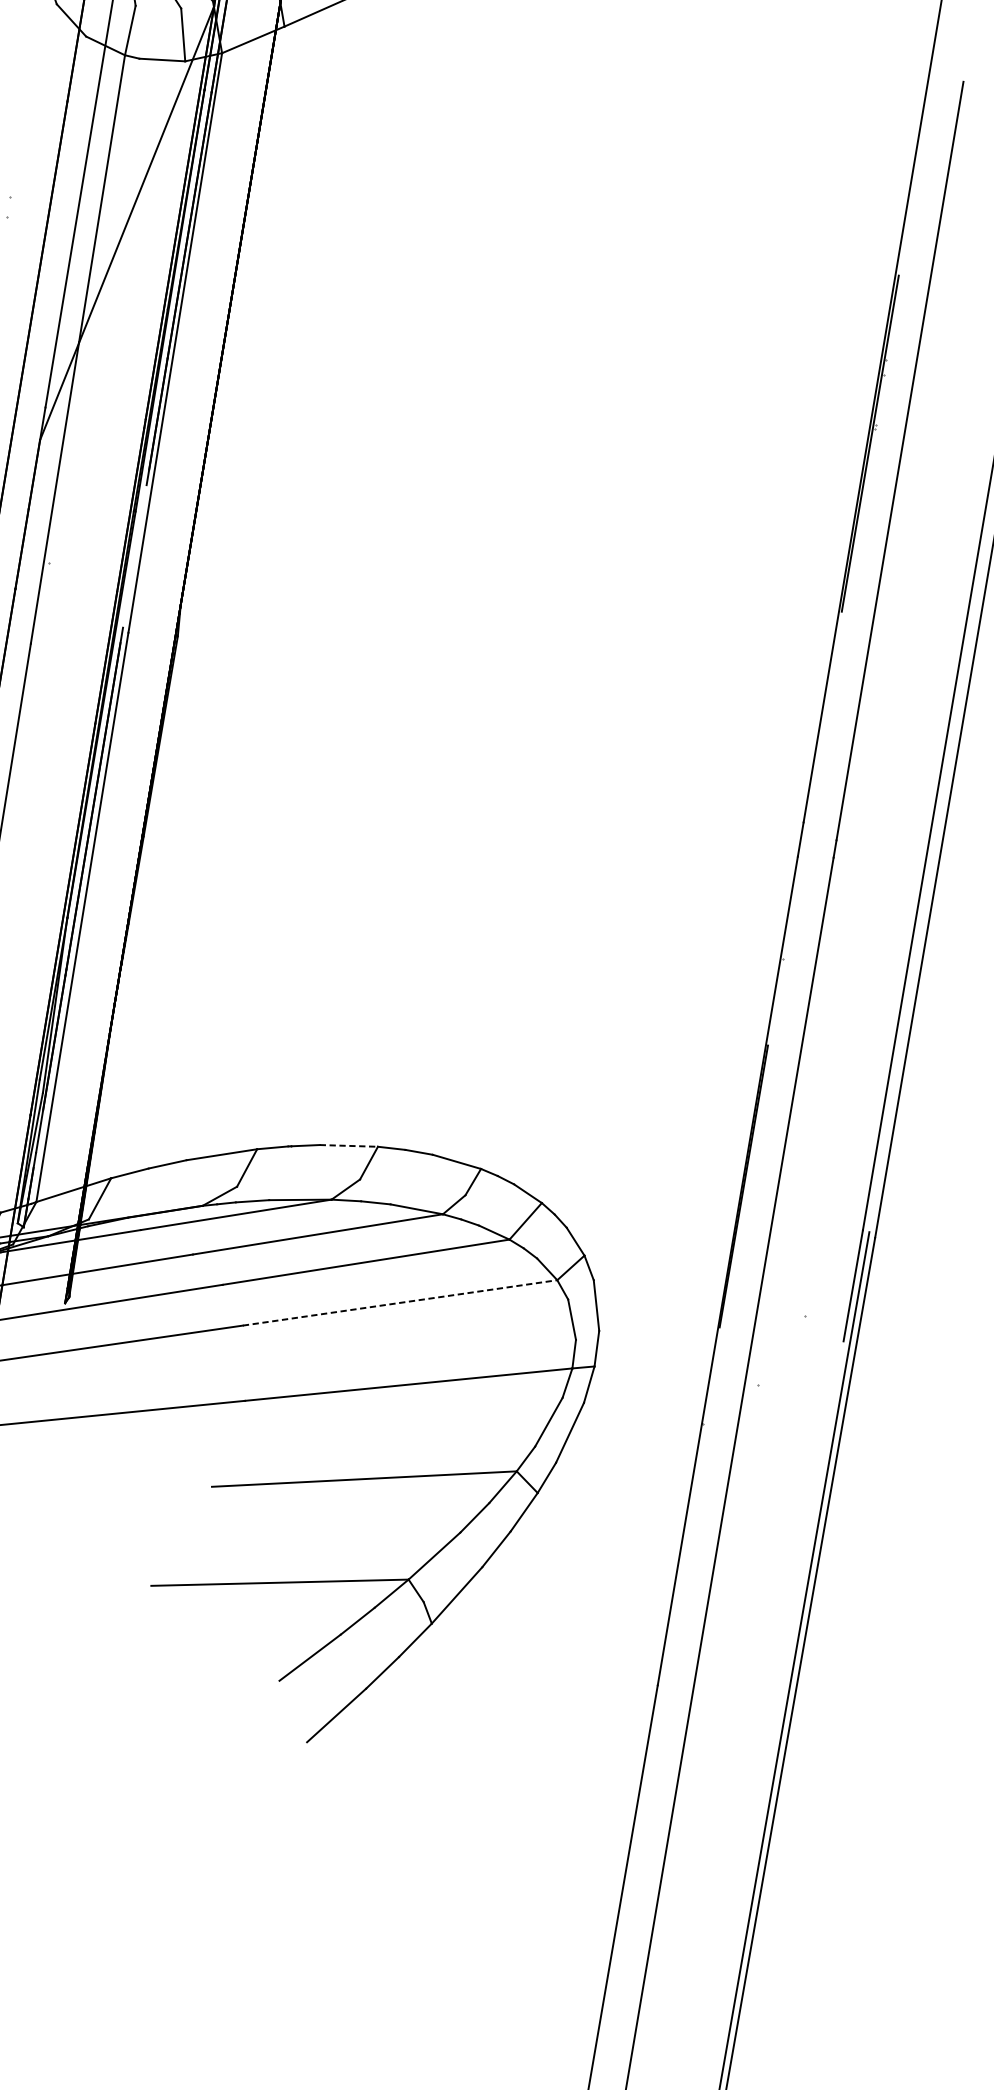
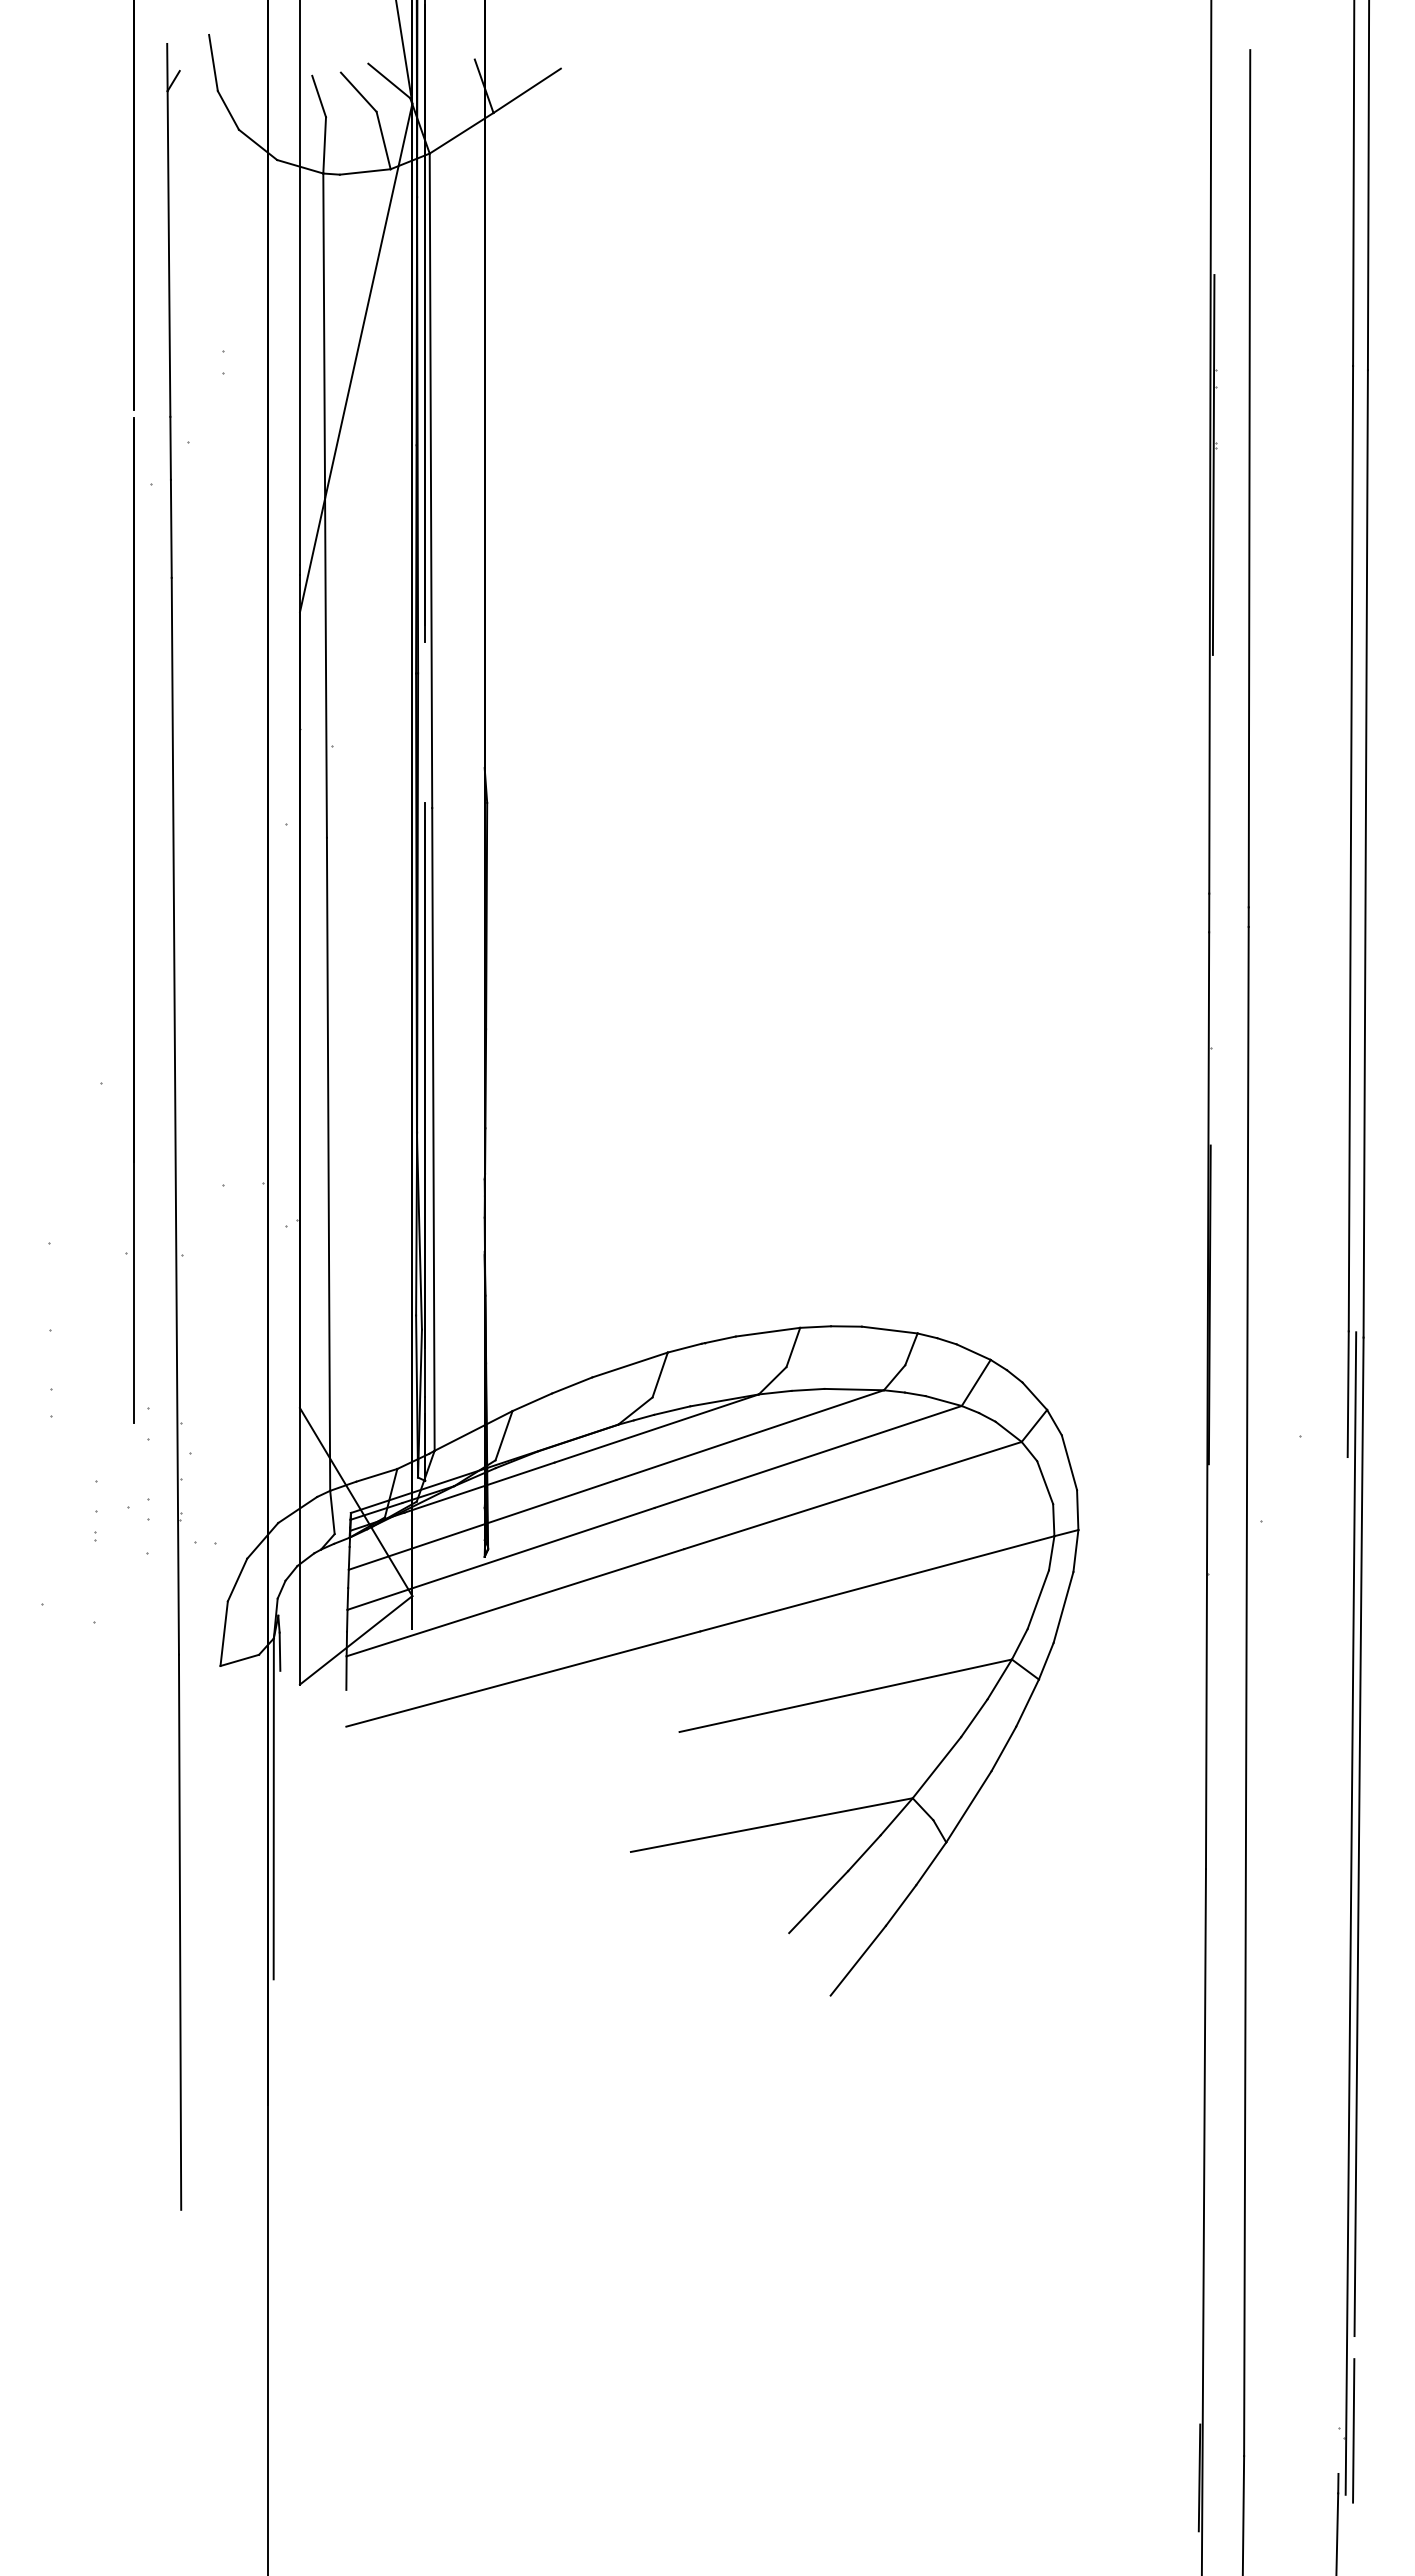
line: (349, 1146) -> (768, 1332), dashed -> solid
line: (400, 1302) -> (853, 1495), dashed -> solid

